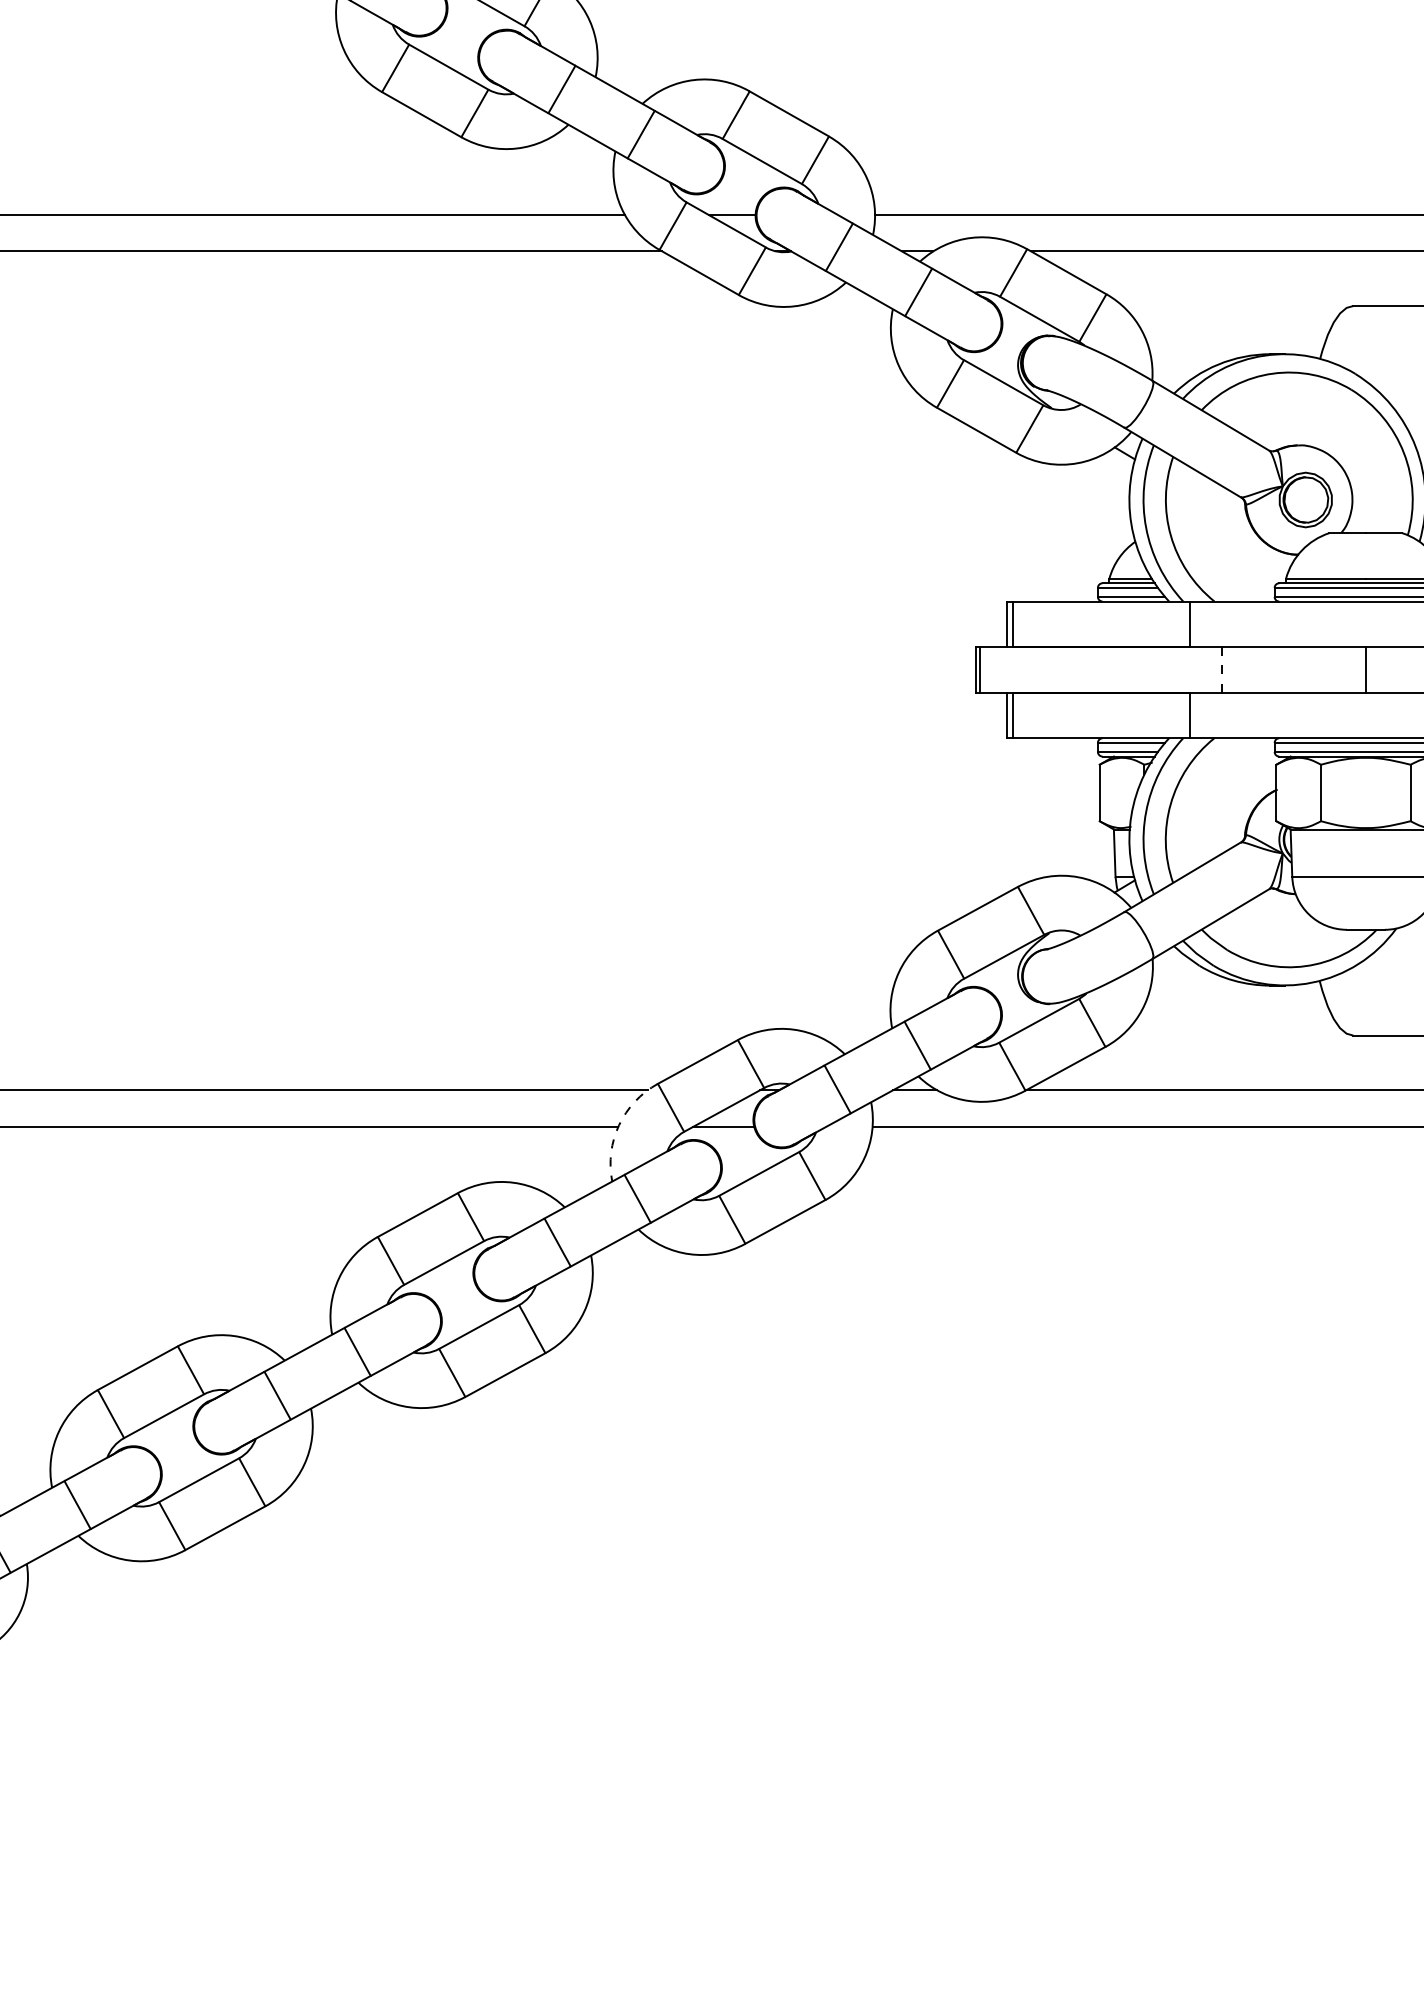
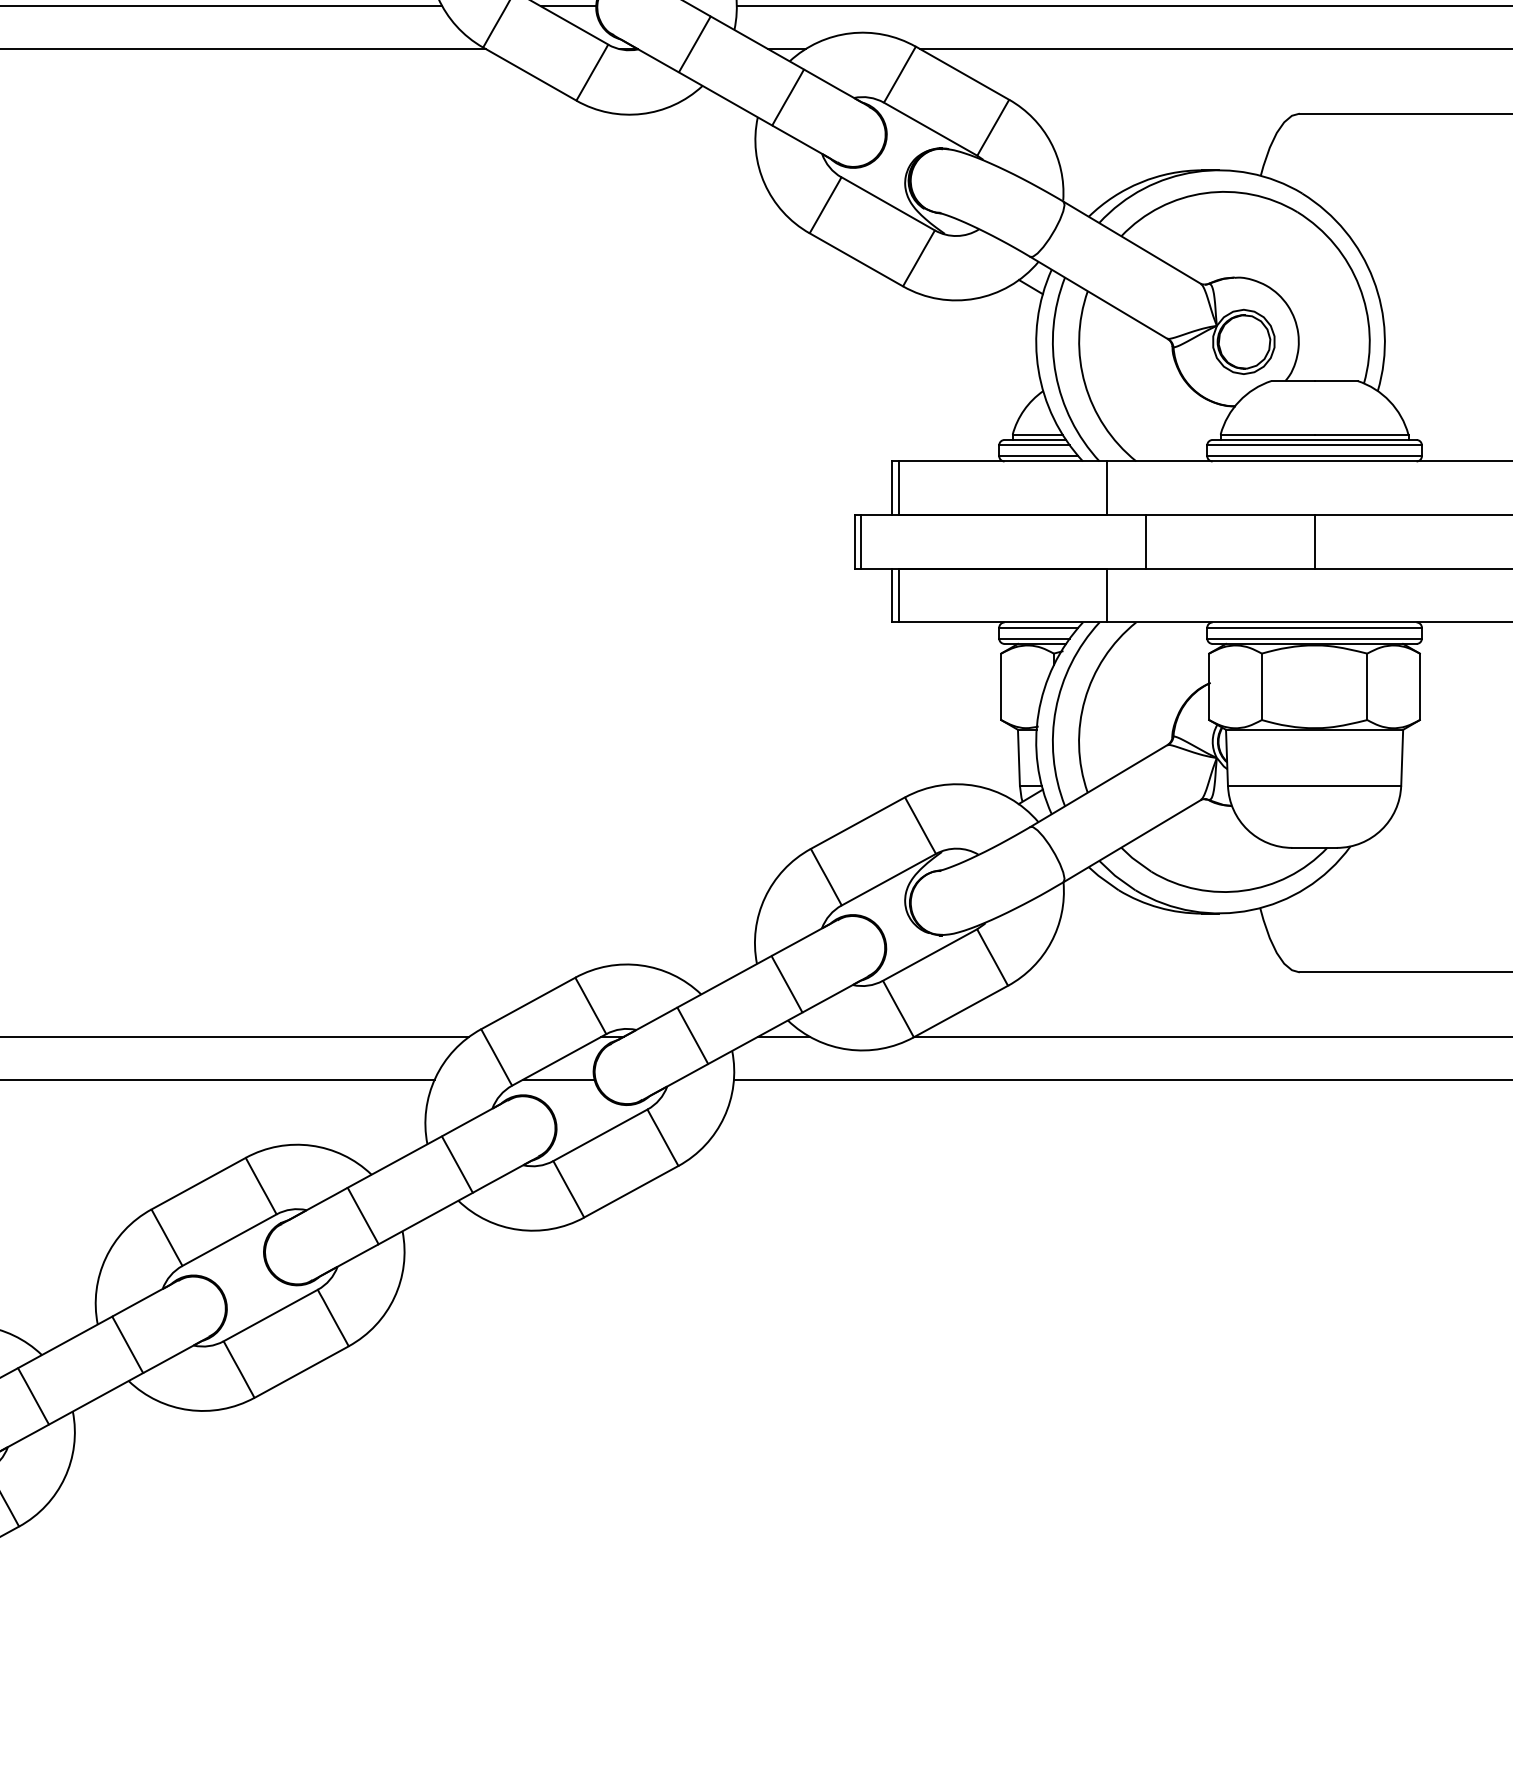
line: (1222, 669) -> (1145, 541), dashed -> solid
arc: (619, 1125) -> (435, 1078), dashed -> solid

